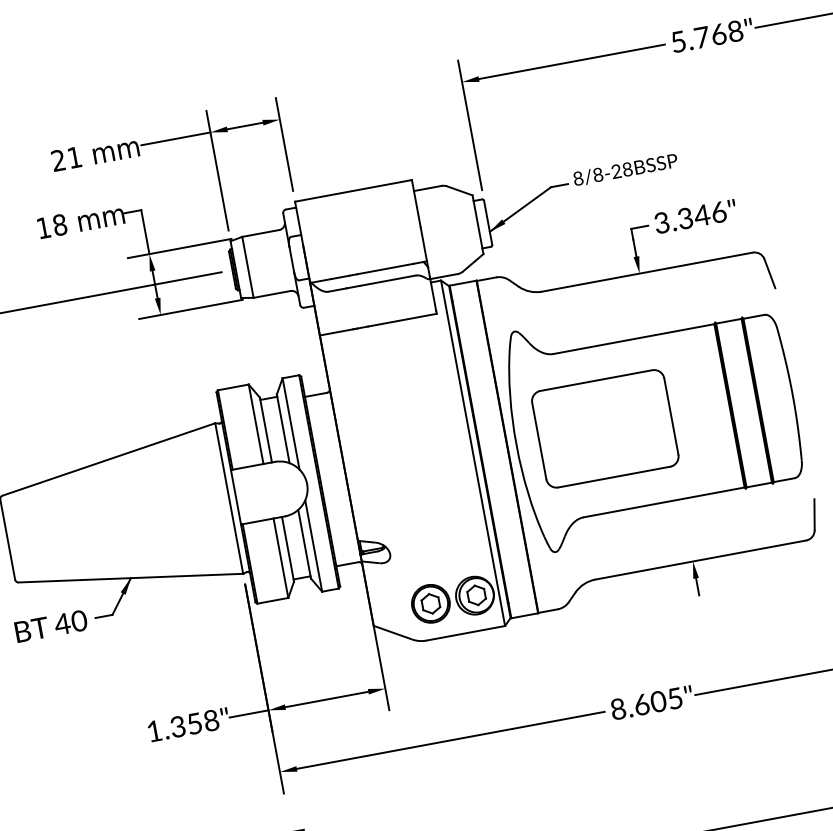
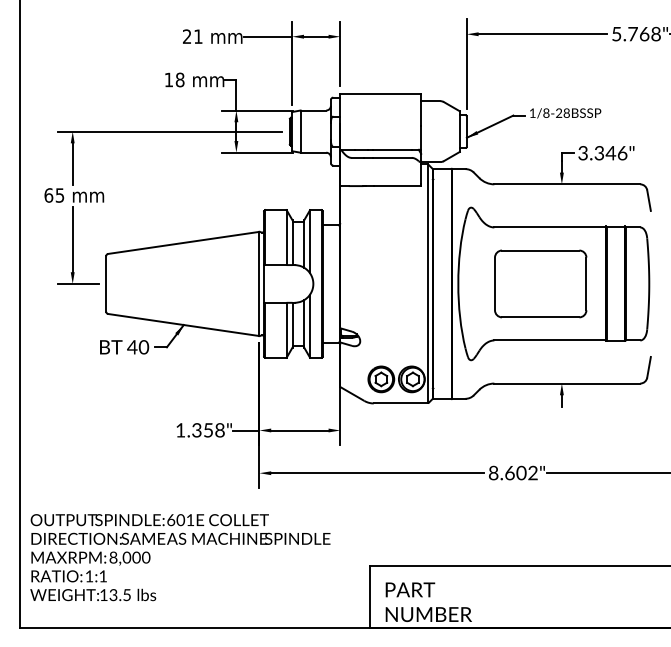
text: (577, 177) -> (532, 112), 8/8-28 -> 1/8-28
part: (604, 428) -> (540, 283), moved
text: (674, 697) -> (532, 472), 8.605" -> 8.602"

